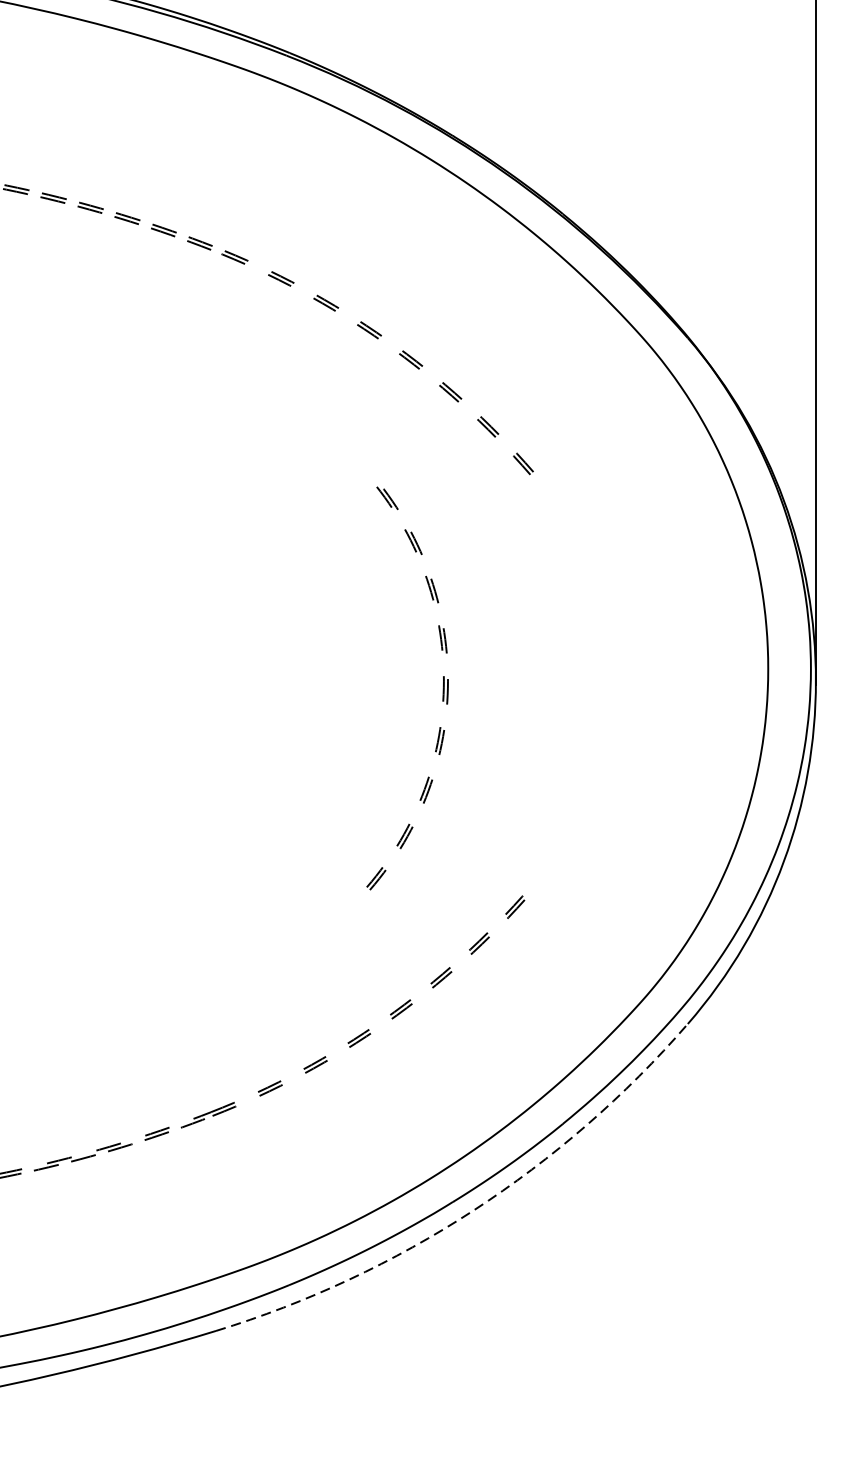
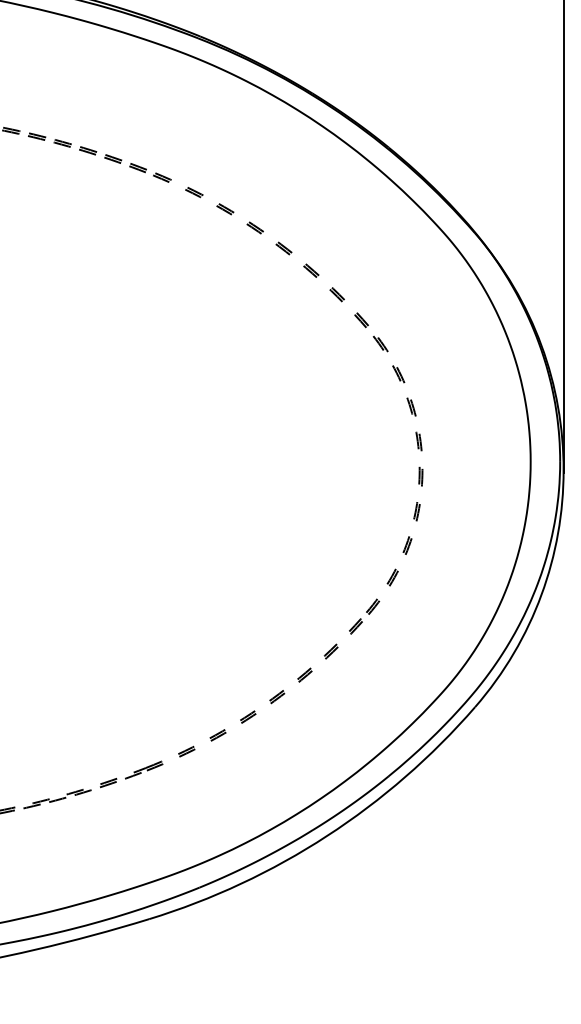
part: (442, 687) -> (418, 474), moved
arc: (474, 1211) -> (327, 836), dashed -> solid

